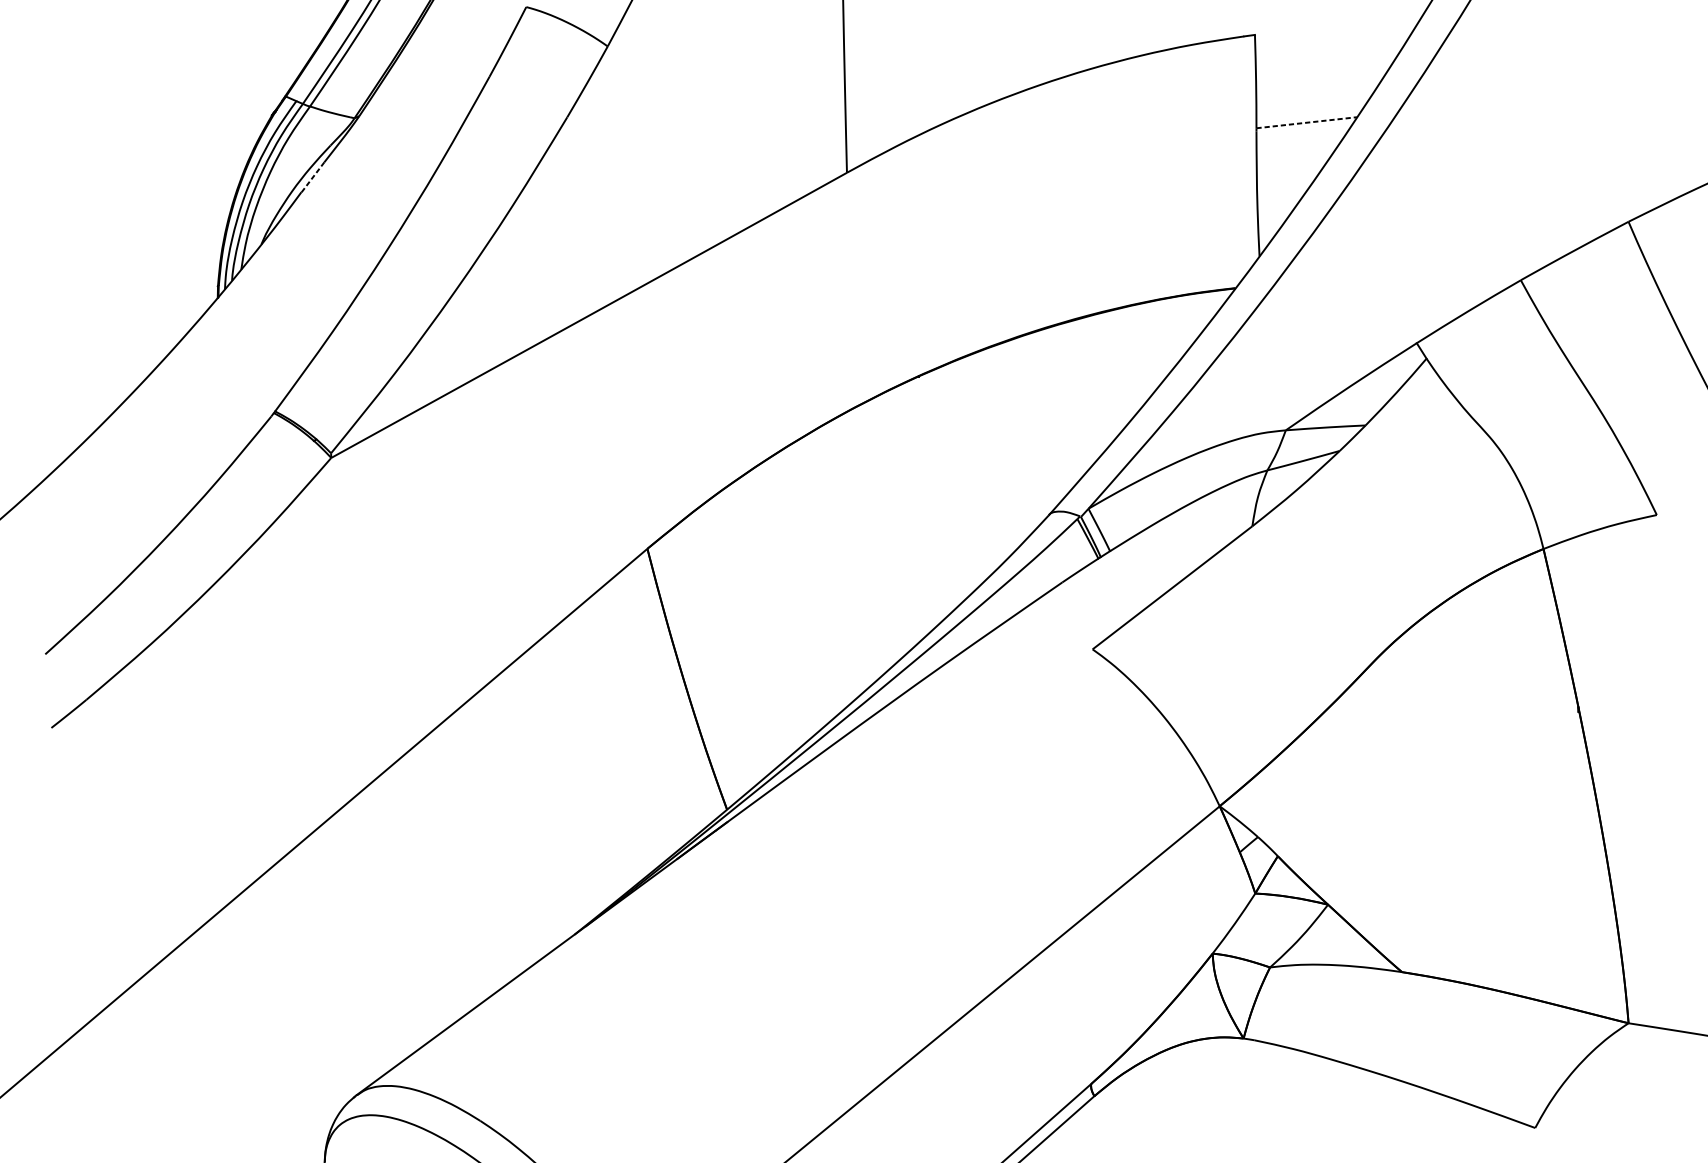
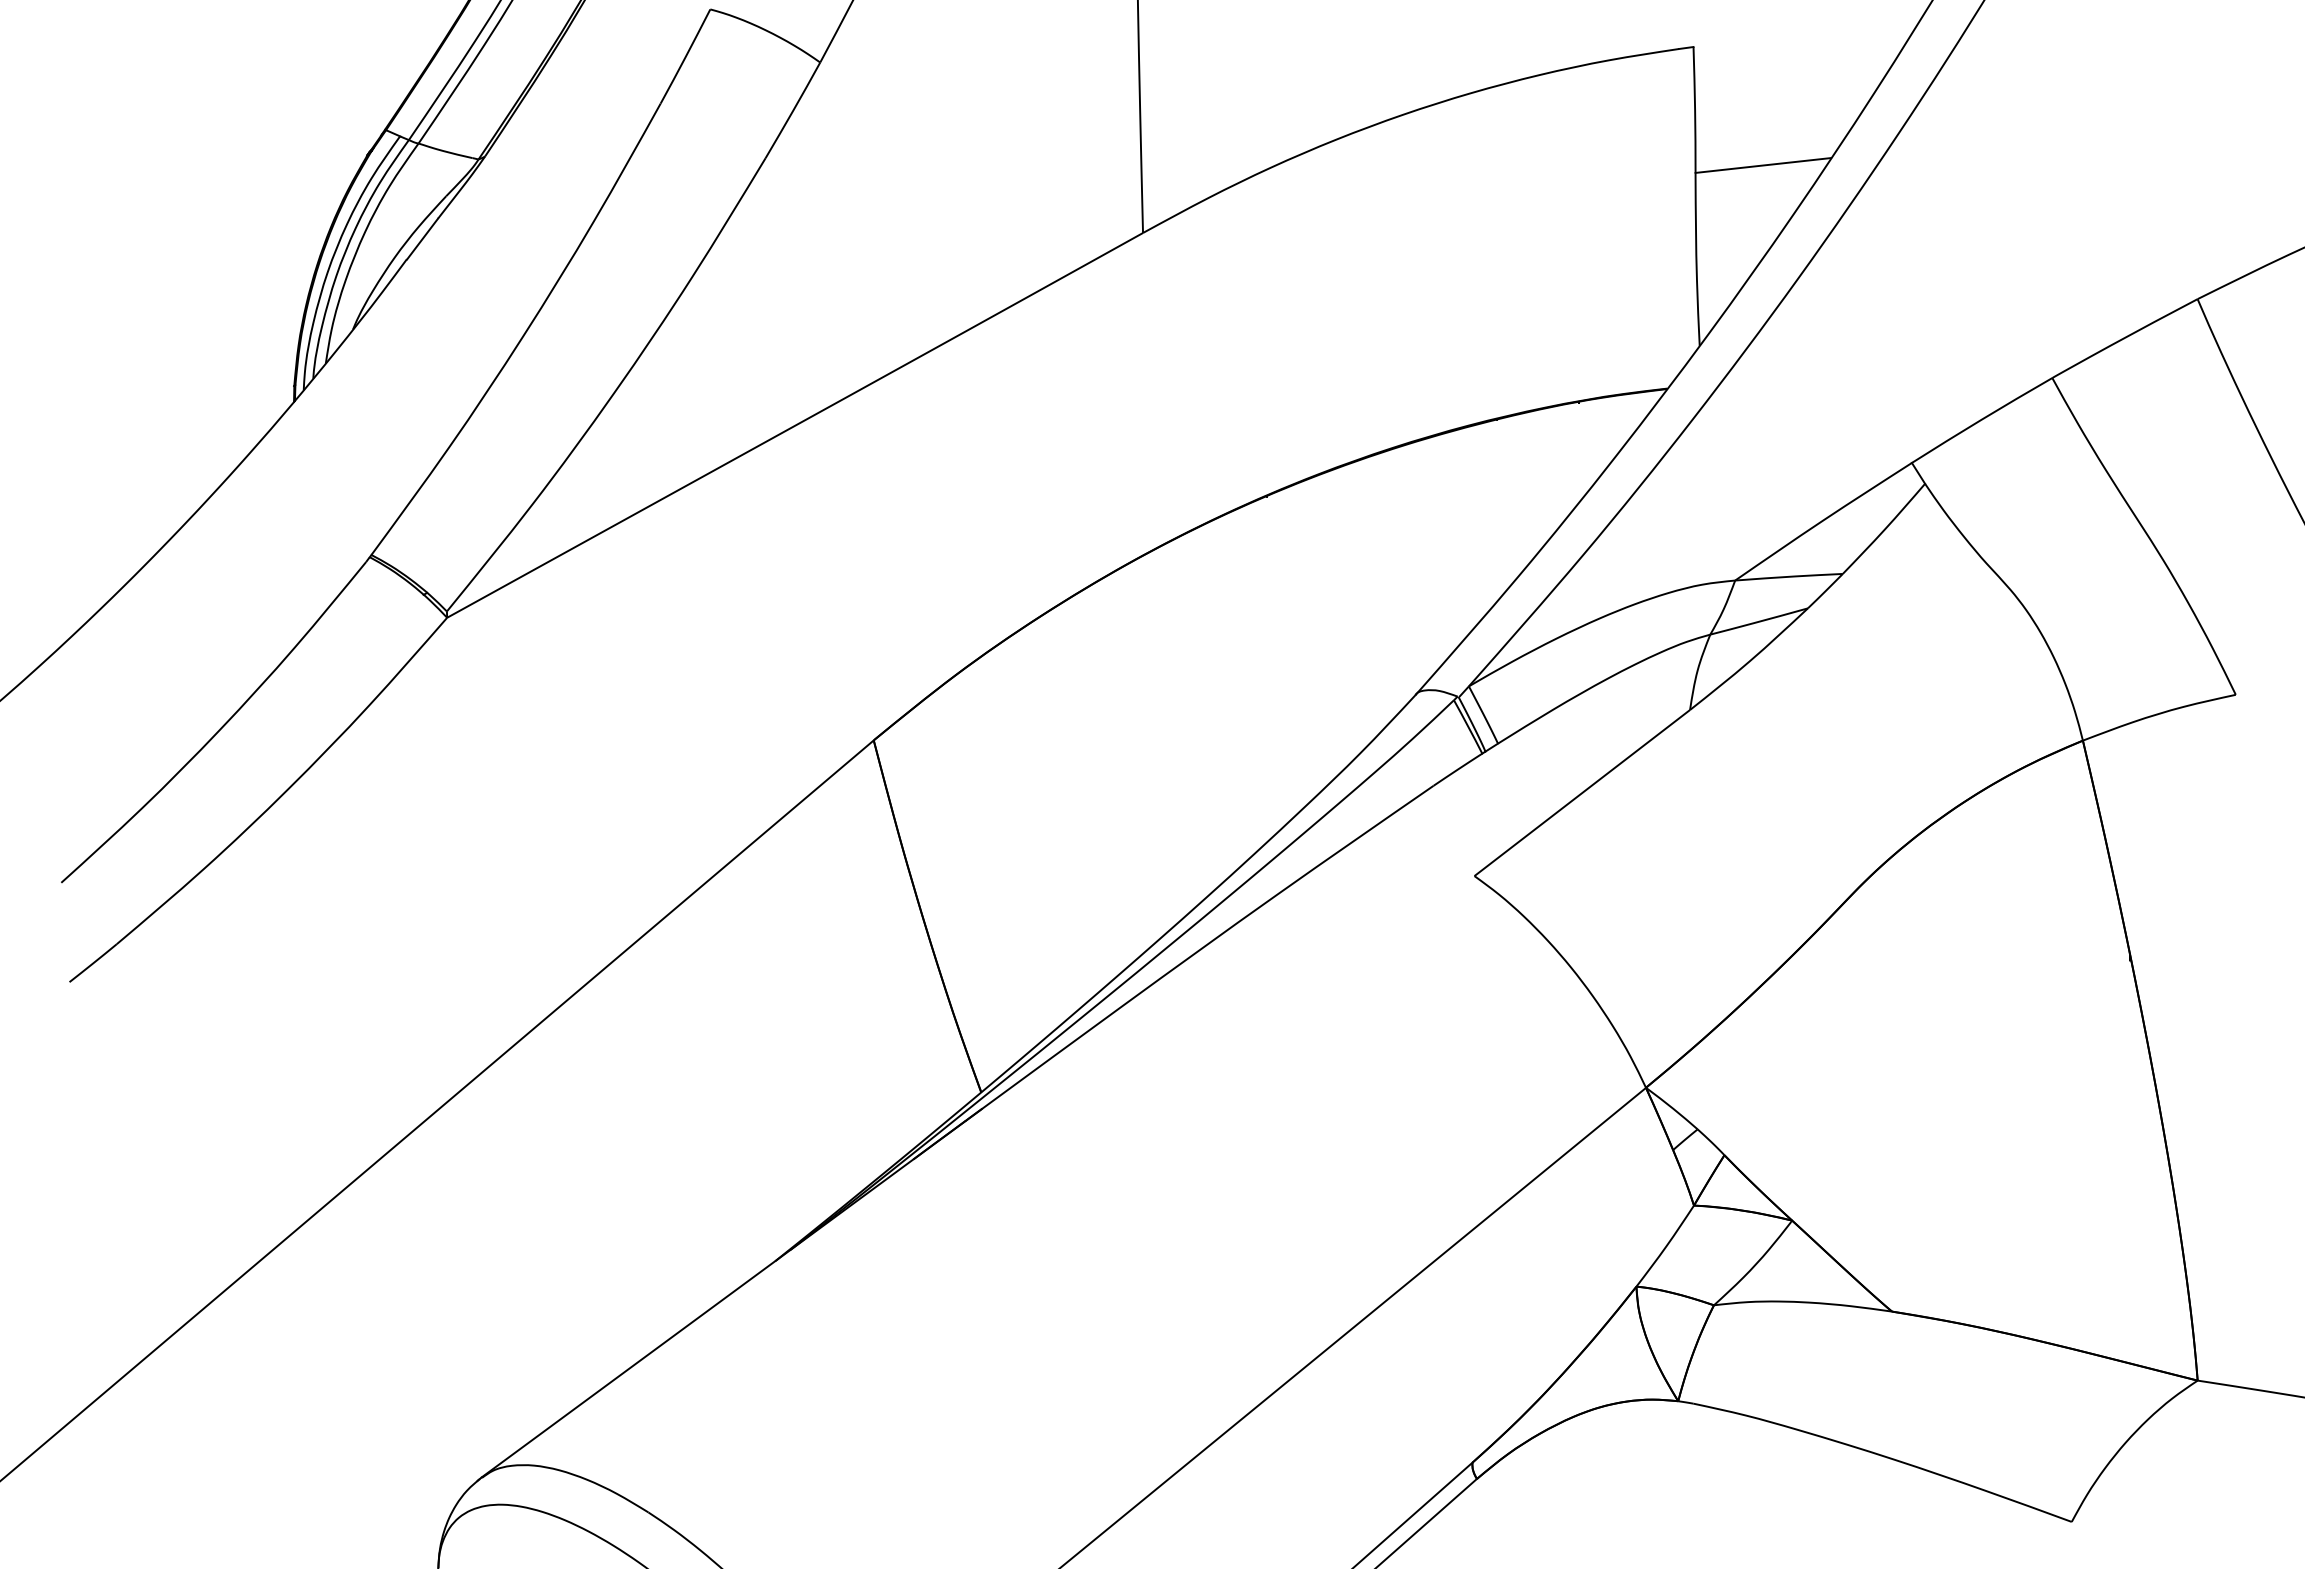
line: (1306, 122) -> (1763, 165), dashed -> solid
line: (312, 177) -> (422, 239), dashed -> solid

